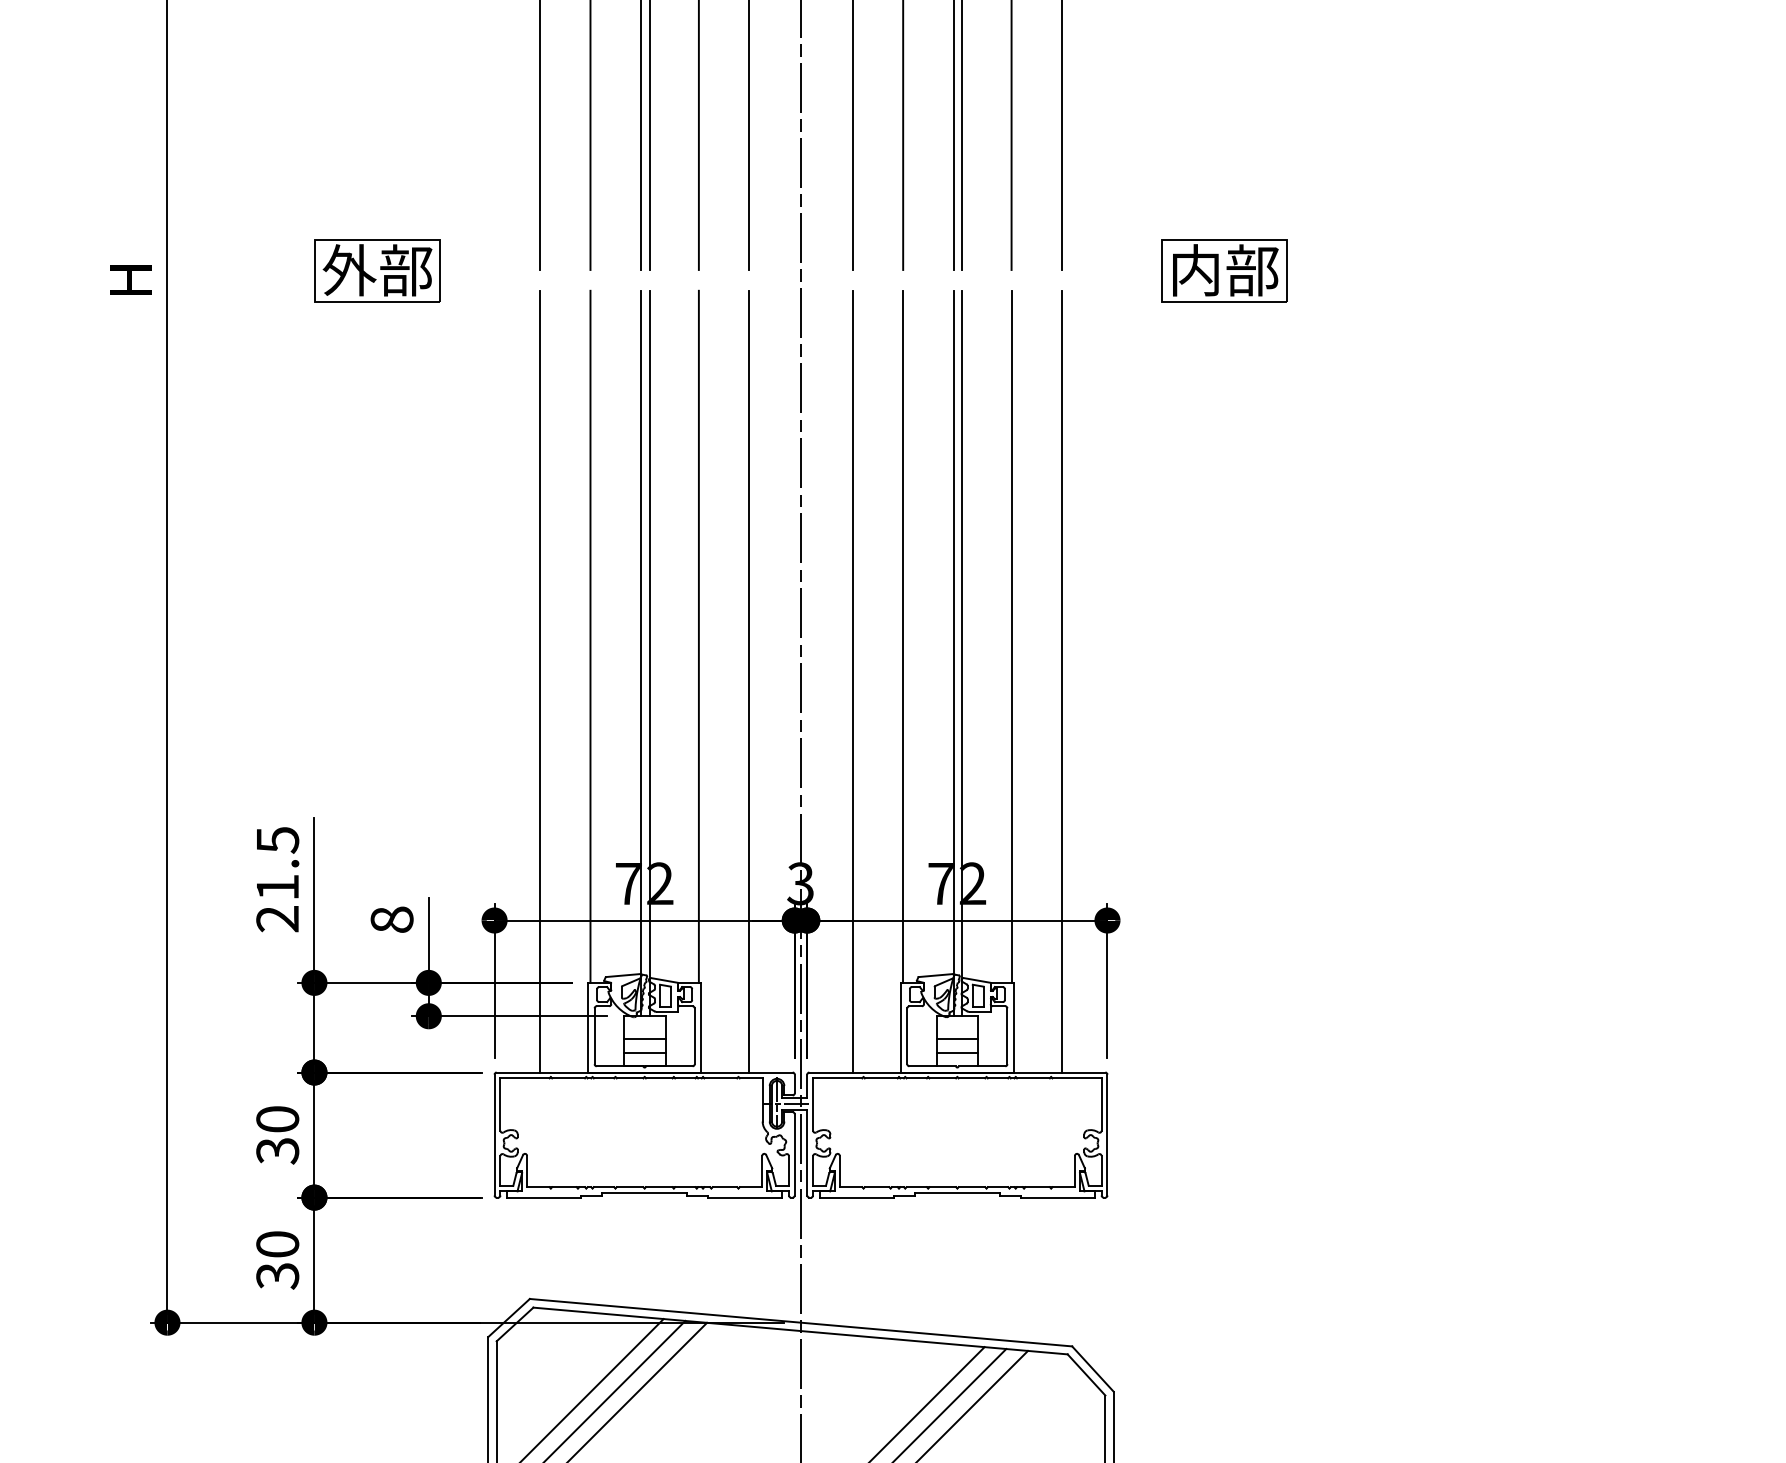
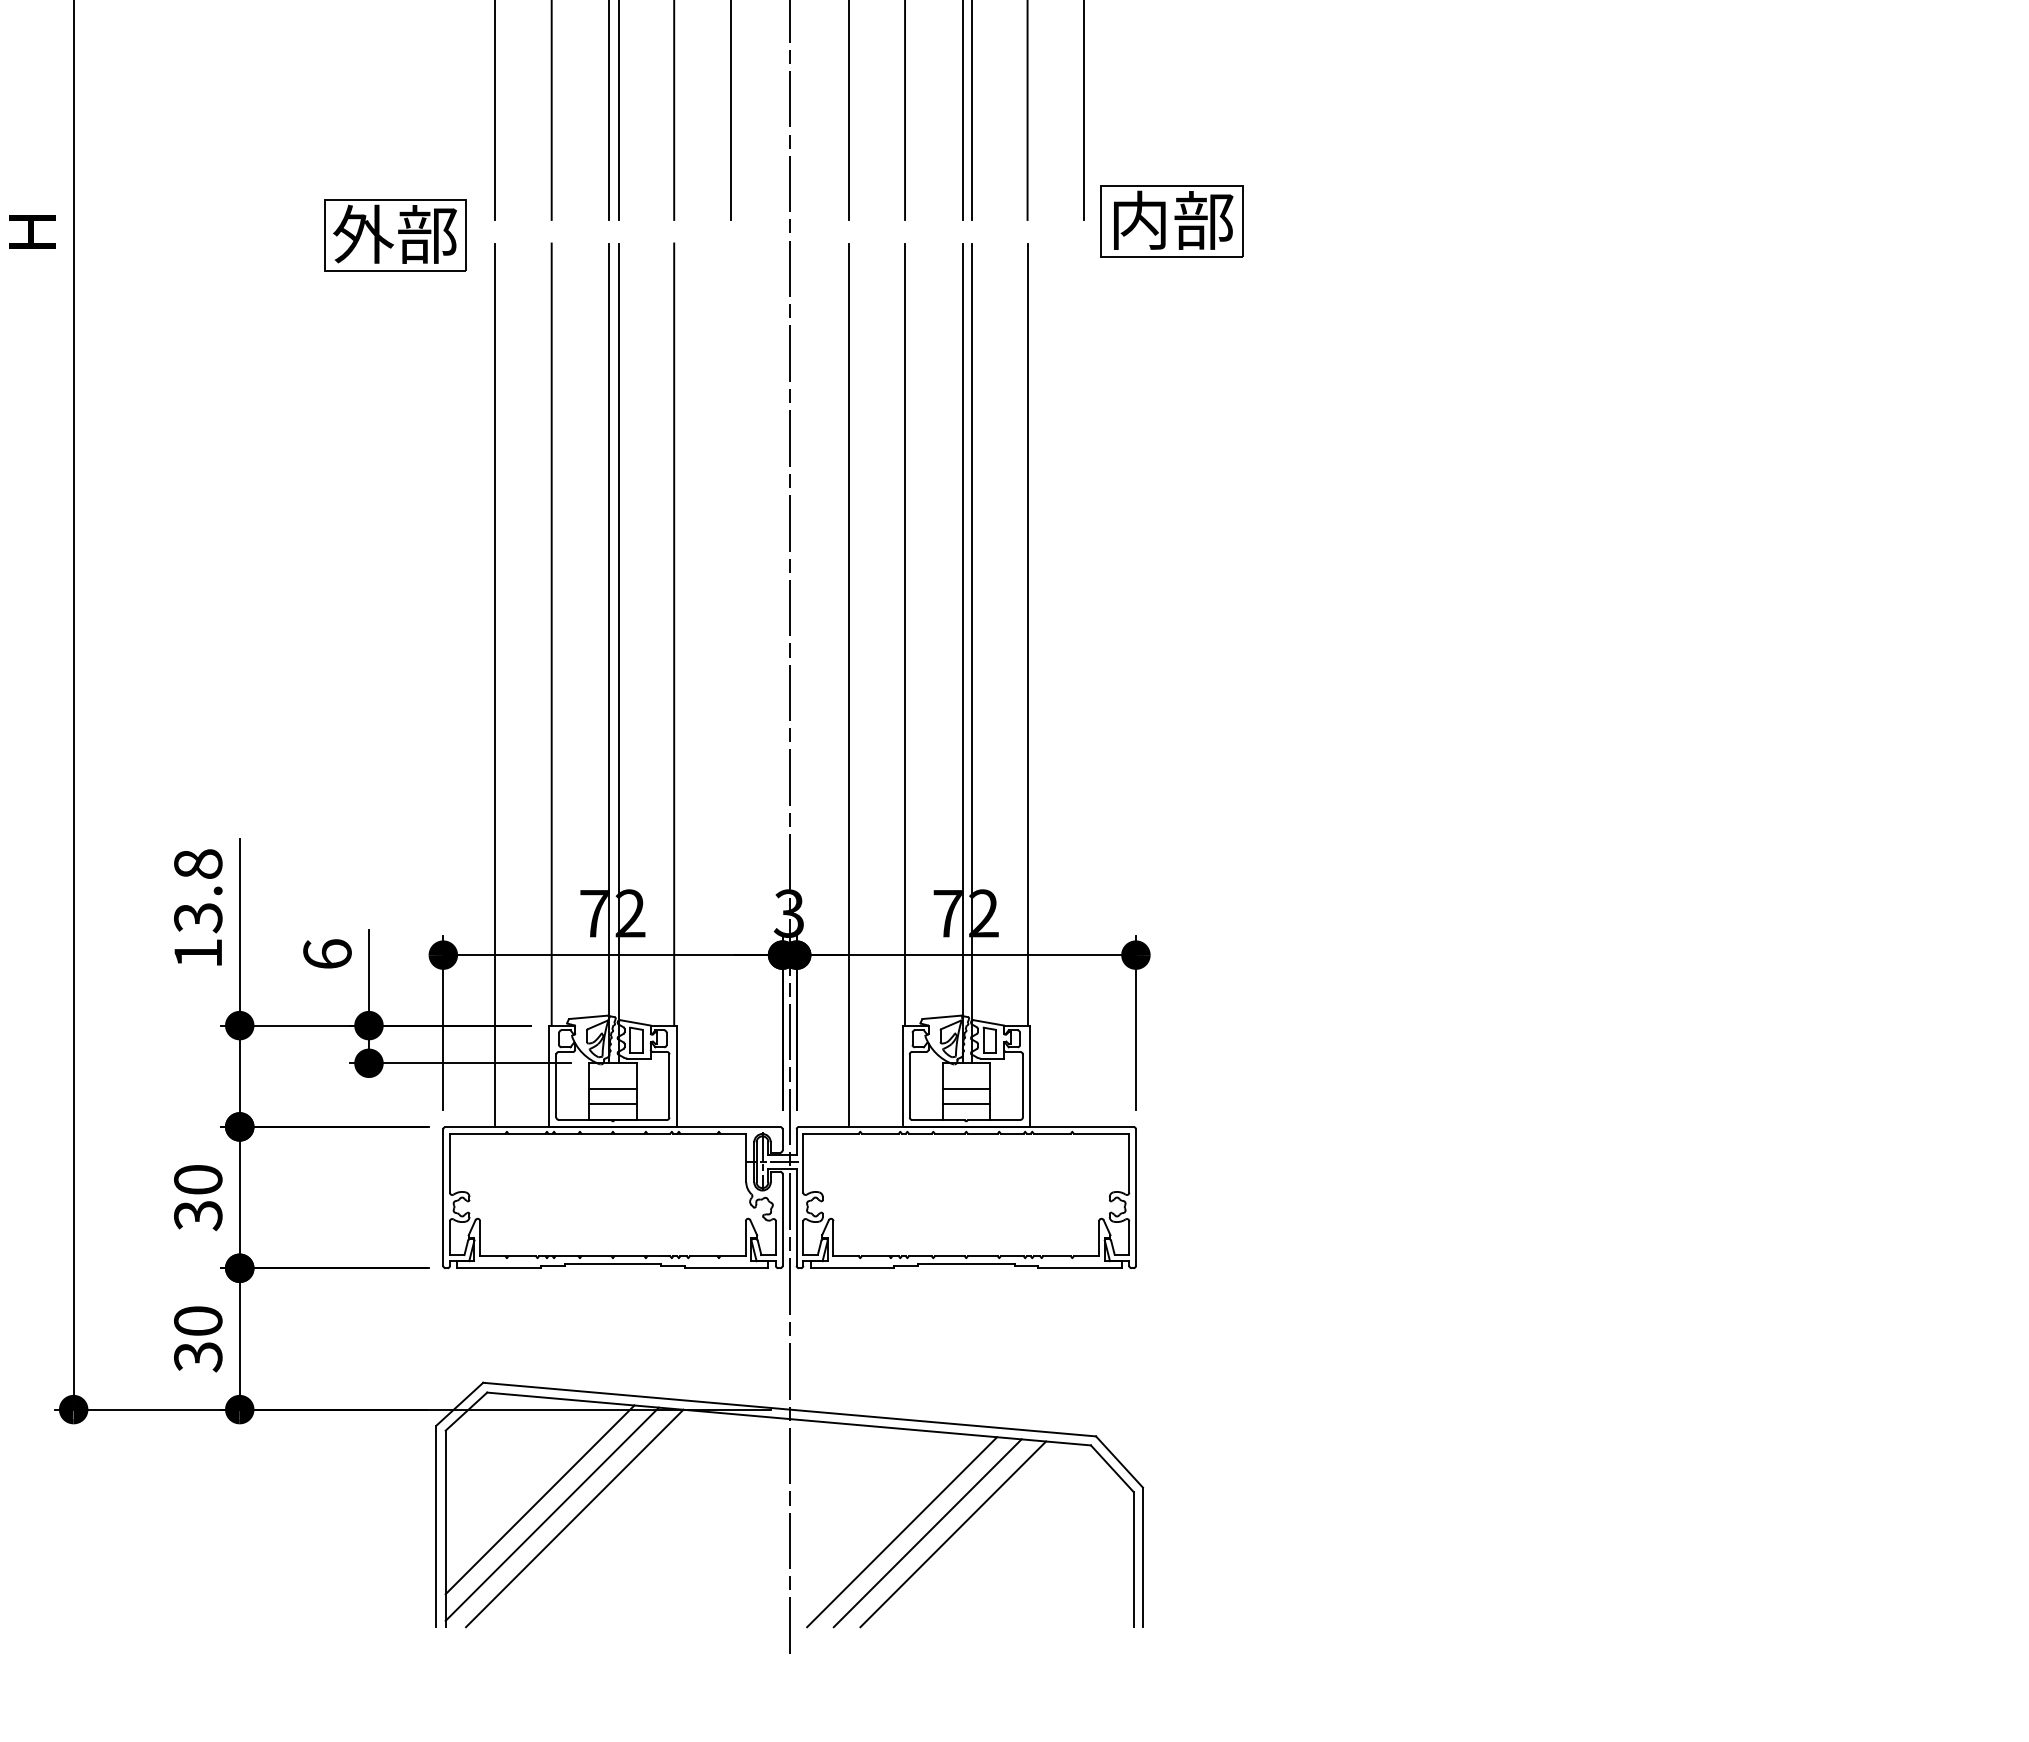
part: (377, 271) -> (395, 235), moved
part: (1223, 271) -> (1171, 221), moved
line: (748, 681) -> (730, 684), removed
line: (1061, 681) -> (1084, 684), removed
text: (277, 879) -> (198, 908), 21.5 -> 13.8
text: (392, 919) -> (327, 954), 8 -> 6

